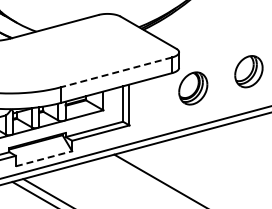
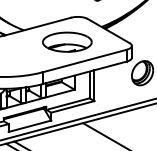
part: (93, 47) -> (67, 42), added
line: (116, 72) -> (84, 61), dashed -> solid
line: (44, 158) -> (30, 126), dashed -> solid

